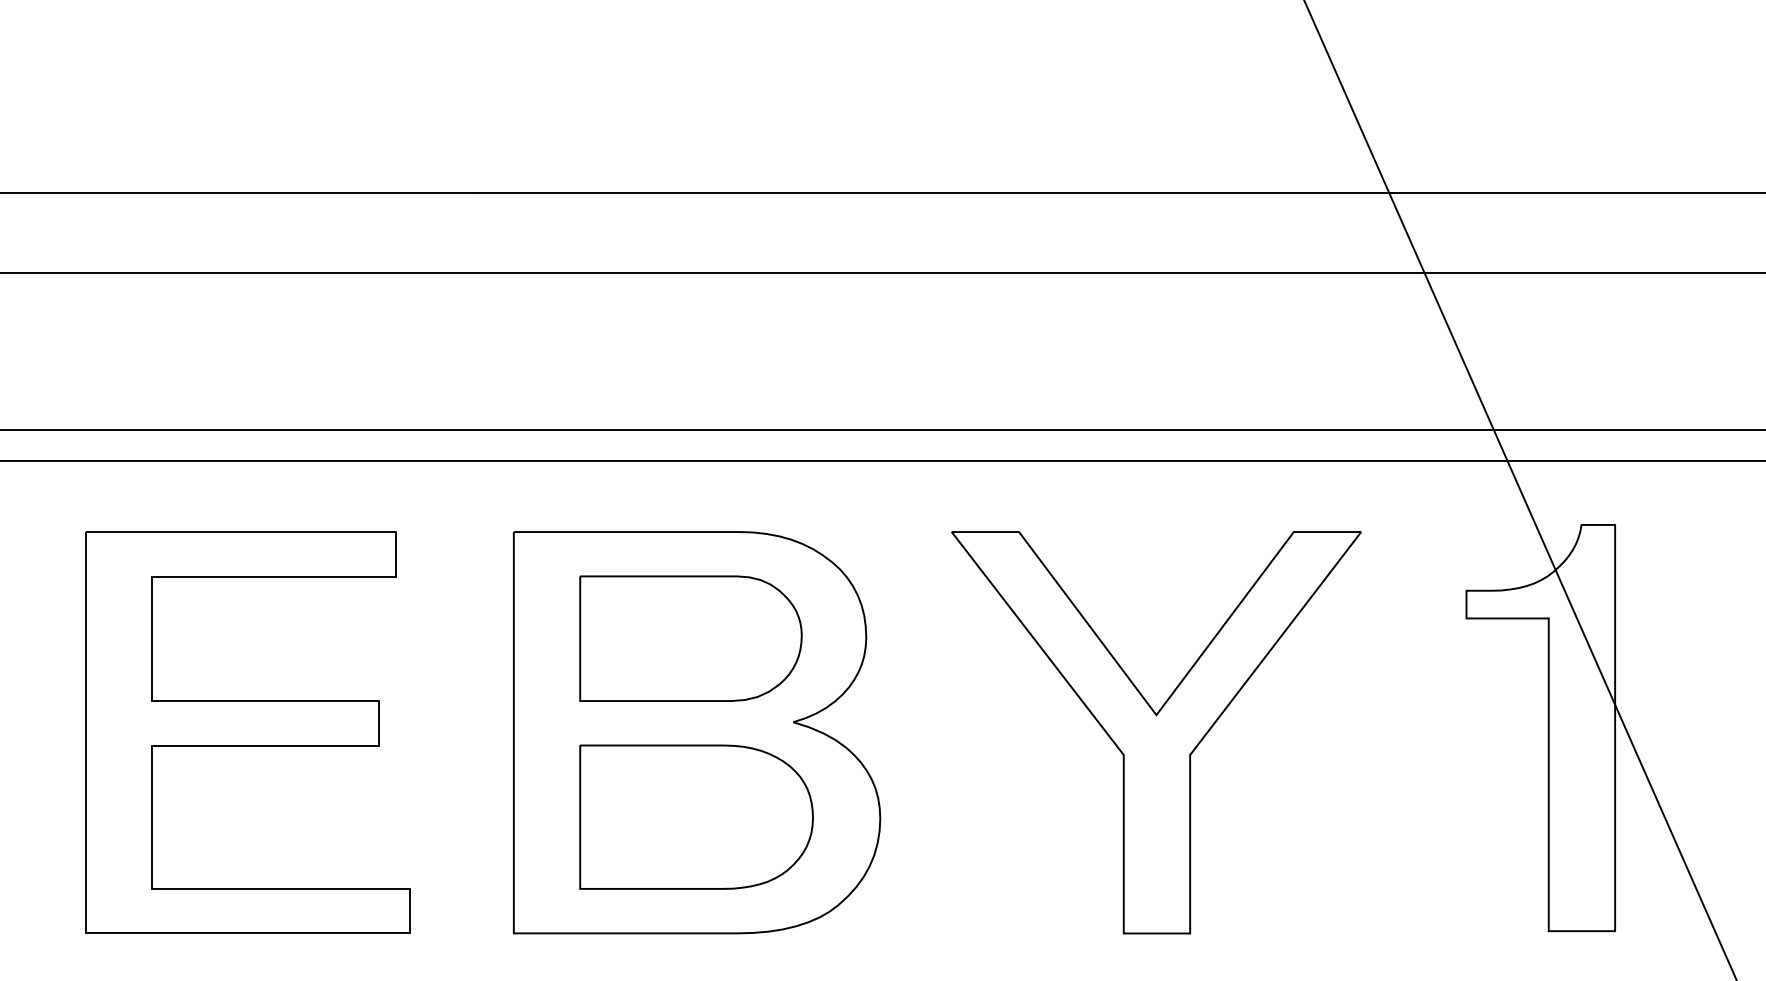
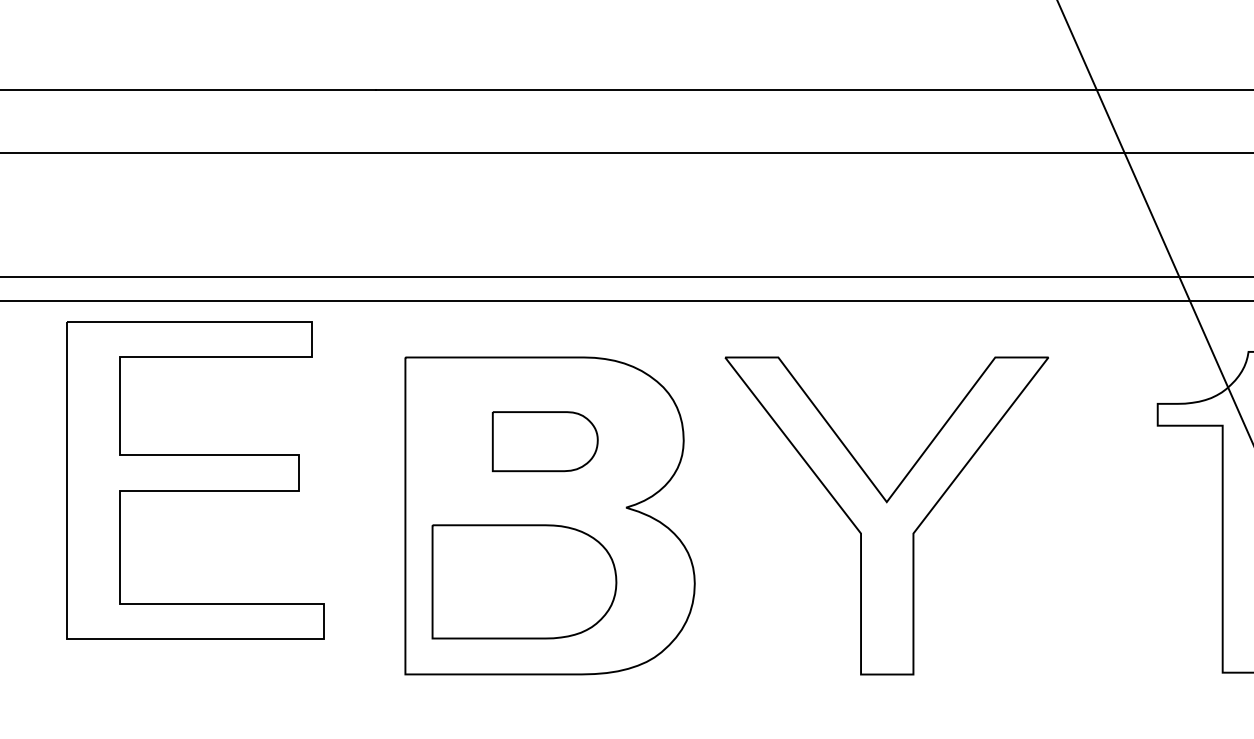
part: (690, 638) -> (544, 441), size x0.6
part: (247, 732) -> (195, 480), moved
part: (1156, 732) -> (886, 515), moved
part: (696, 816) -> (524, 581), moved

